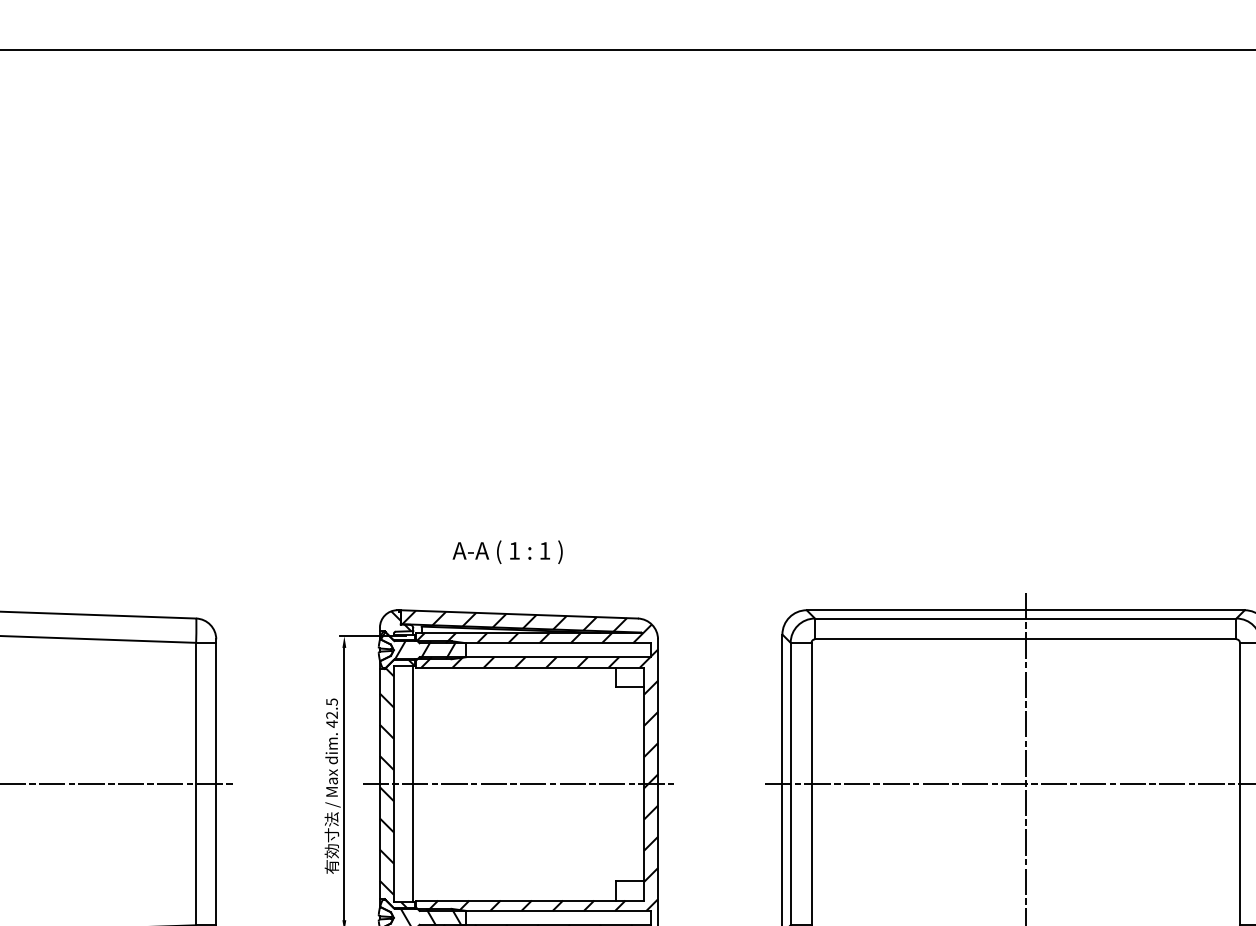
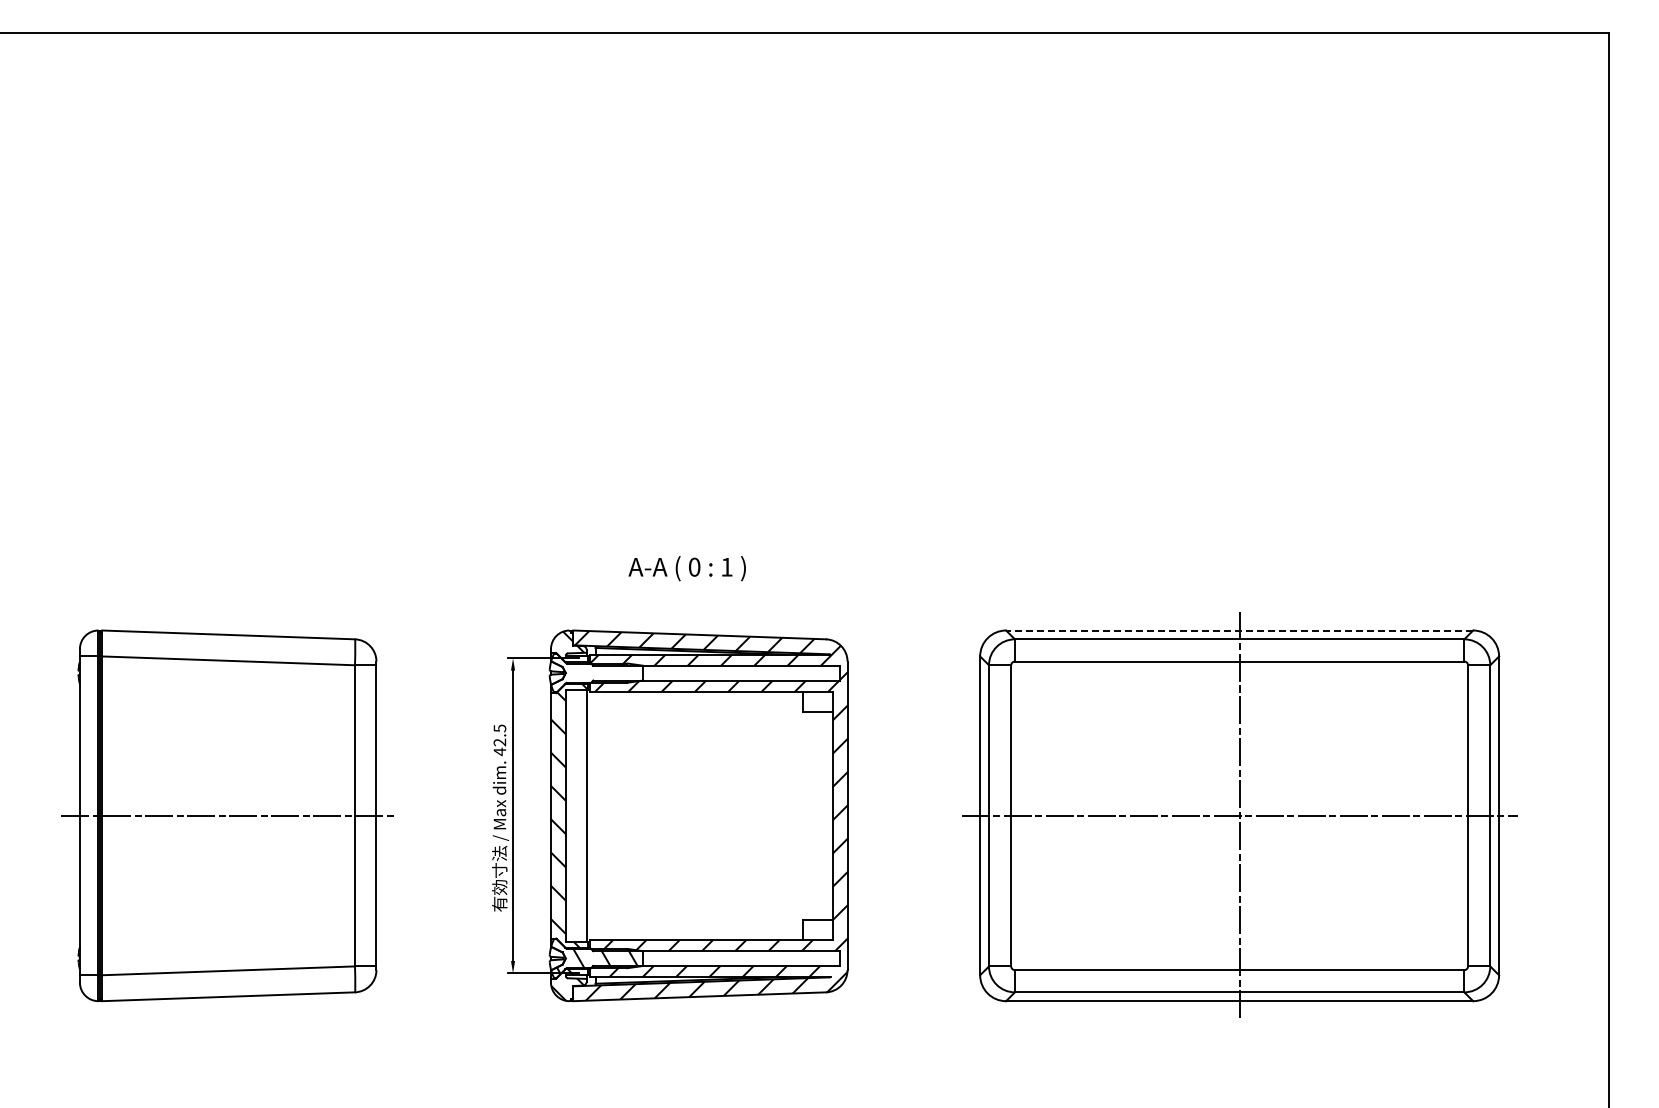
text: (514, 550) -> (694, 566), 1 -> 0
line: (1025, 610) -> (1239, 630), solid -> dashed
hatch: (418, 644) -> (592, 667), removed
line: (519, 783) -> (699, 815), removed

